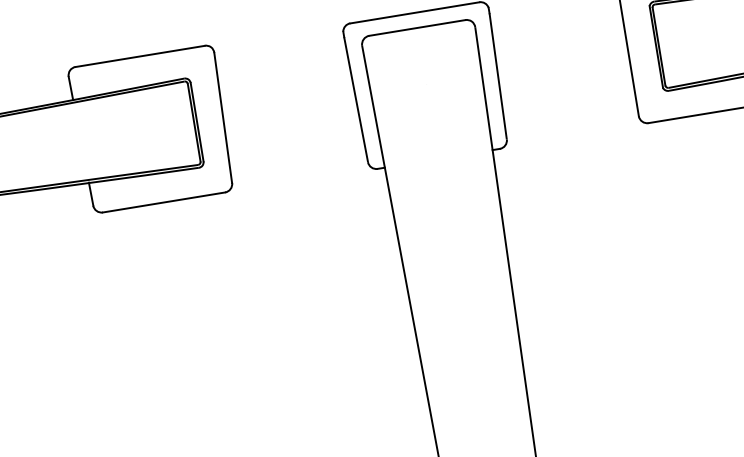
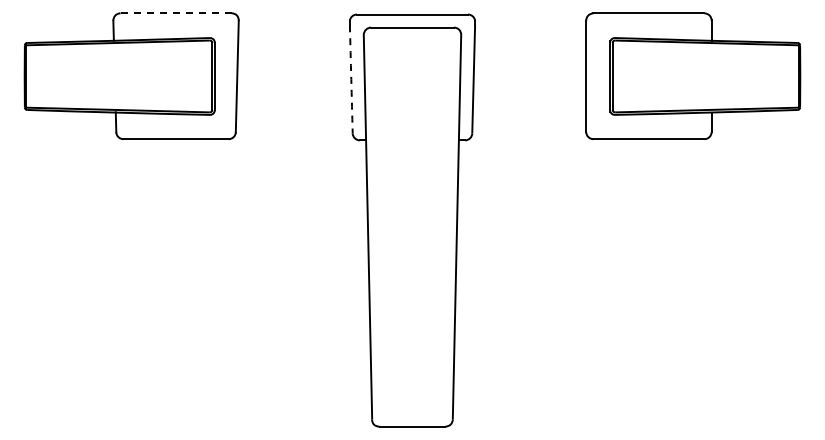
line: (140, 56) -> (176, 13), solid -> dashed
arc: (356, 99) -> (351, 79), solid -> dashed

